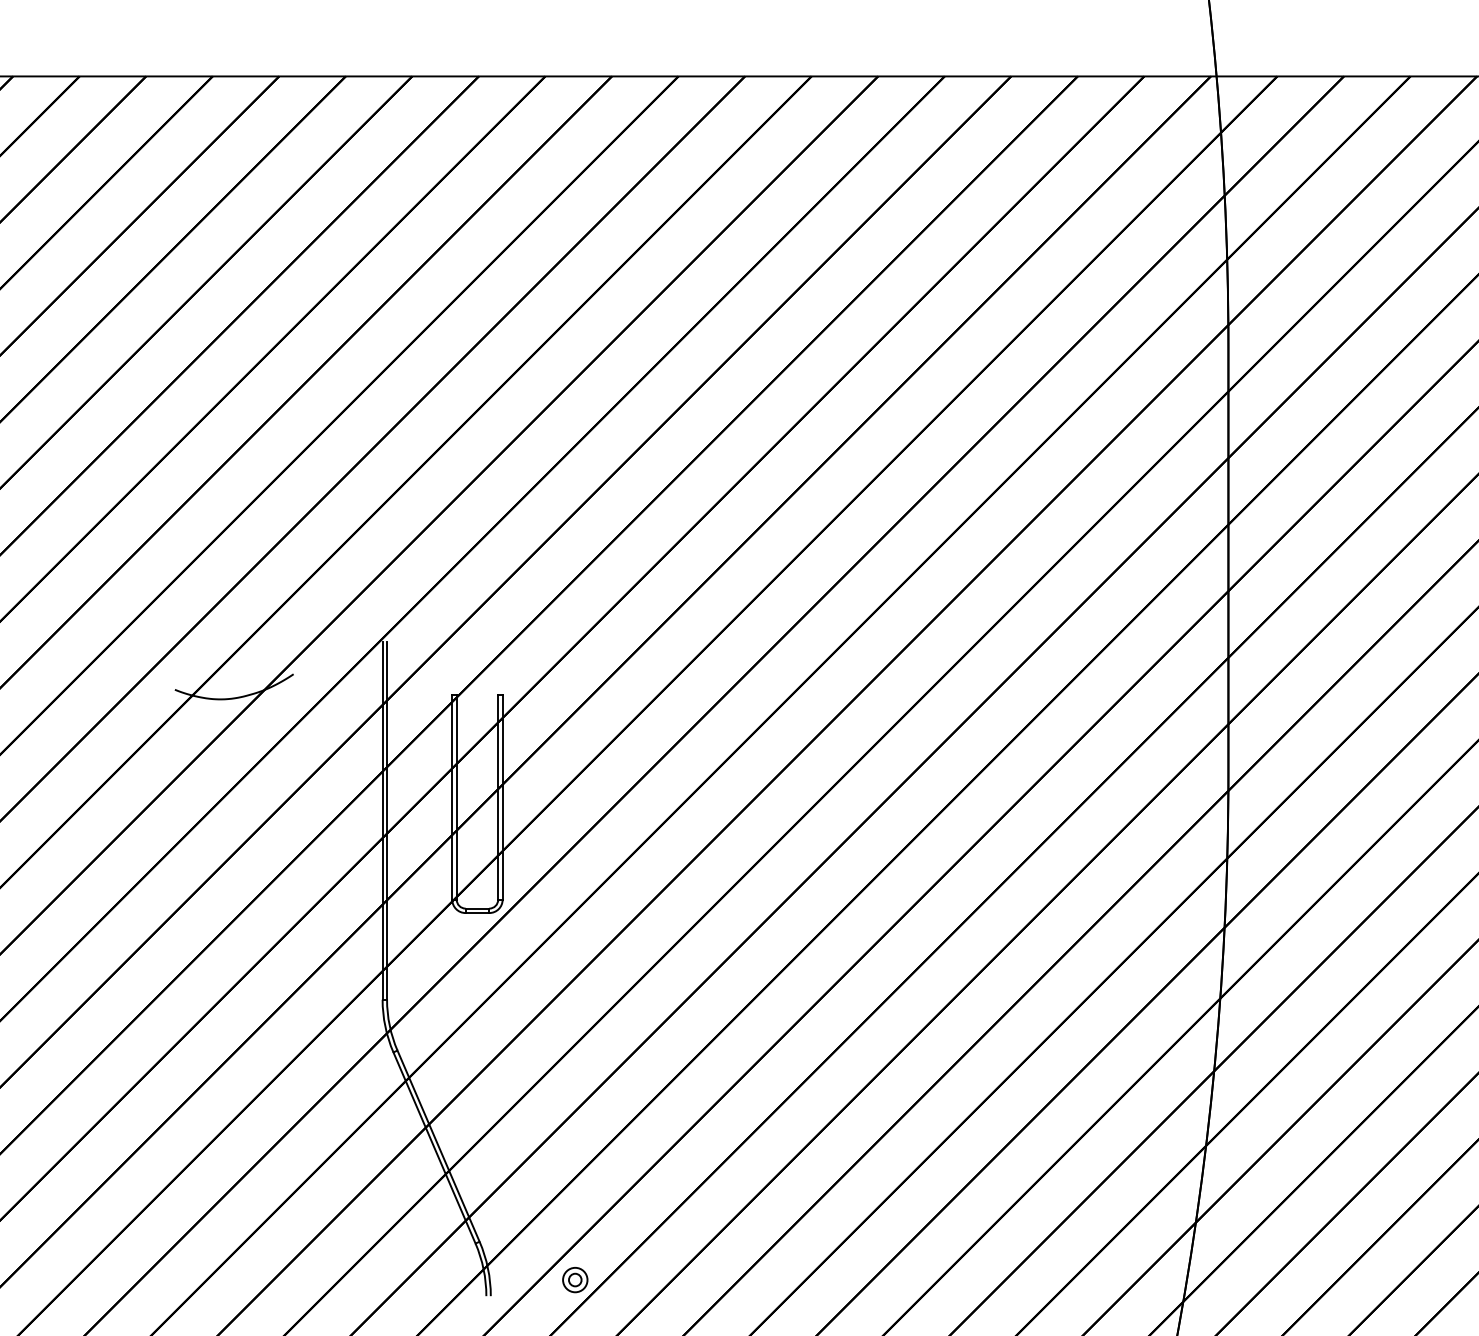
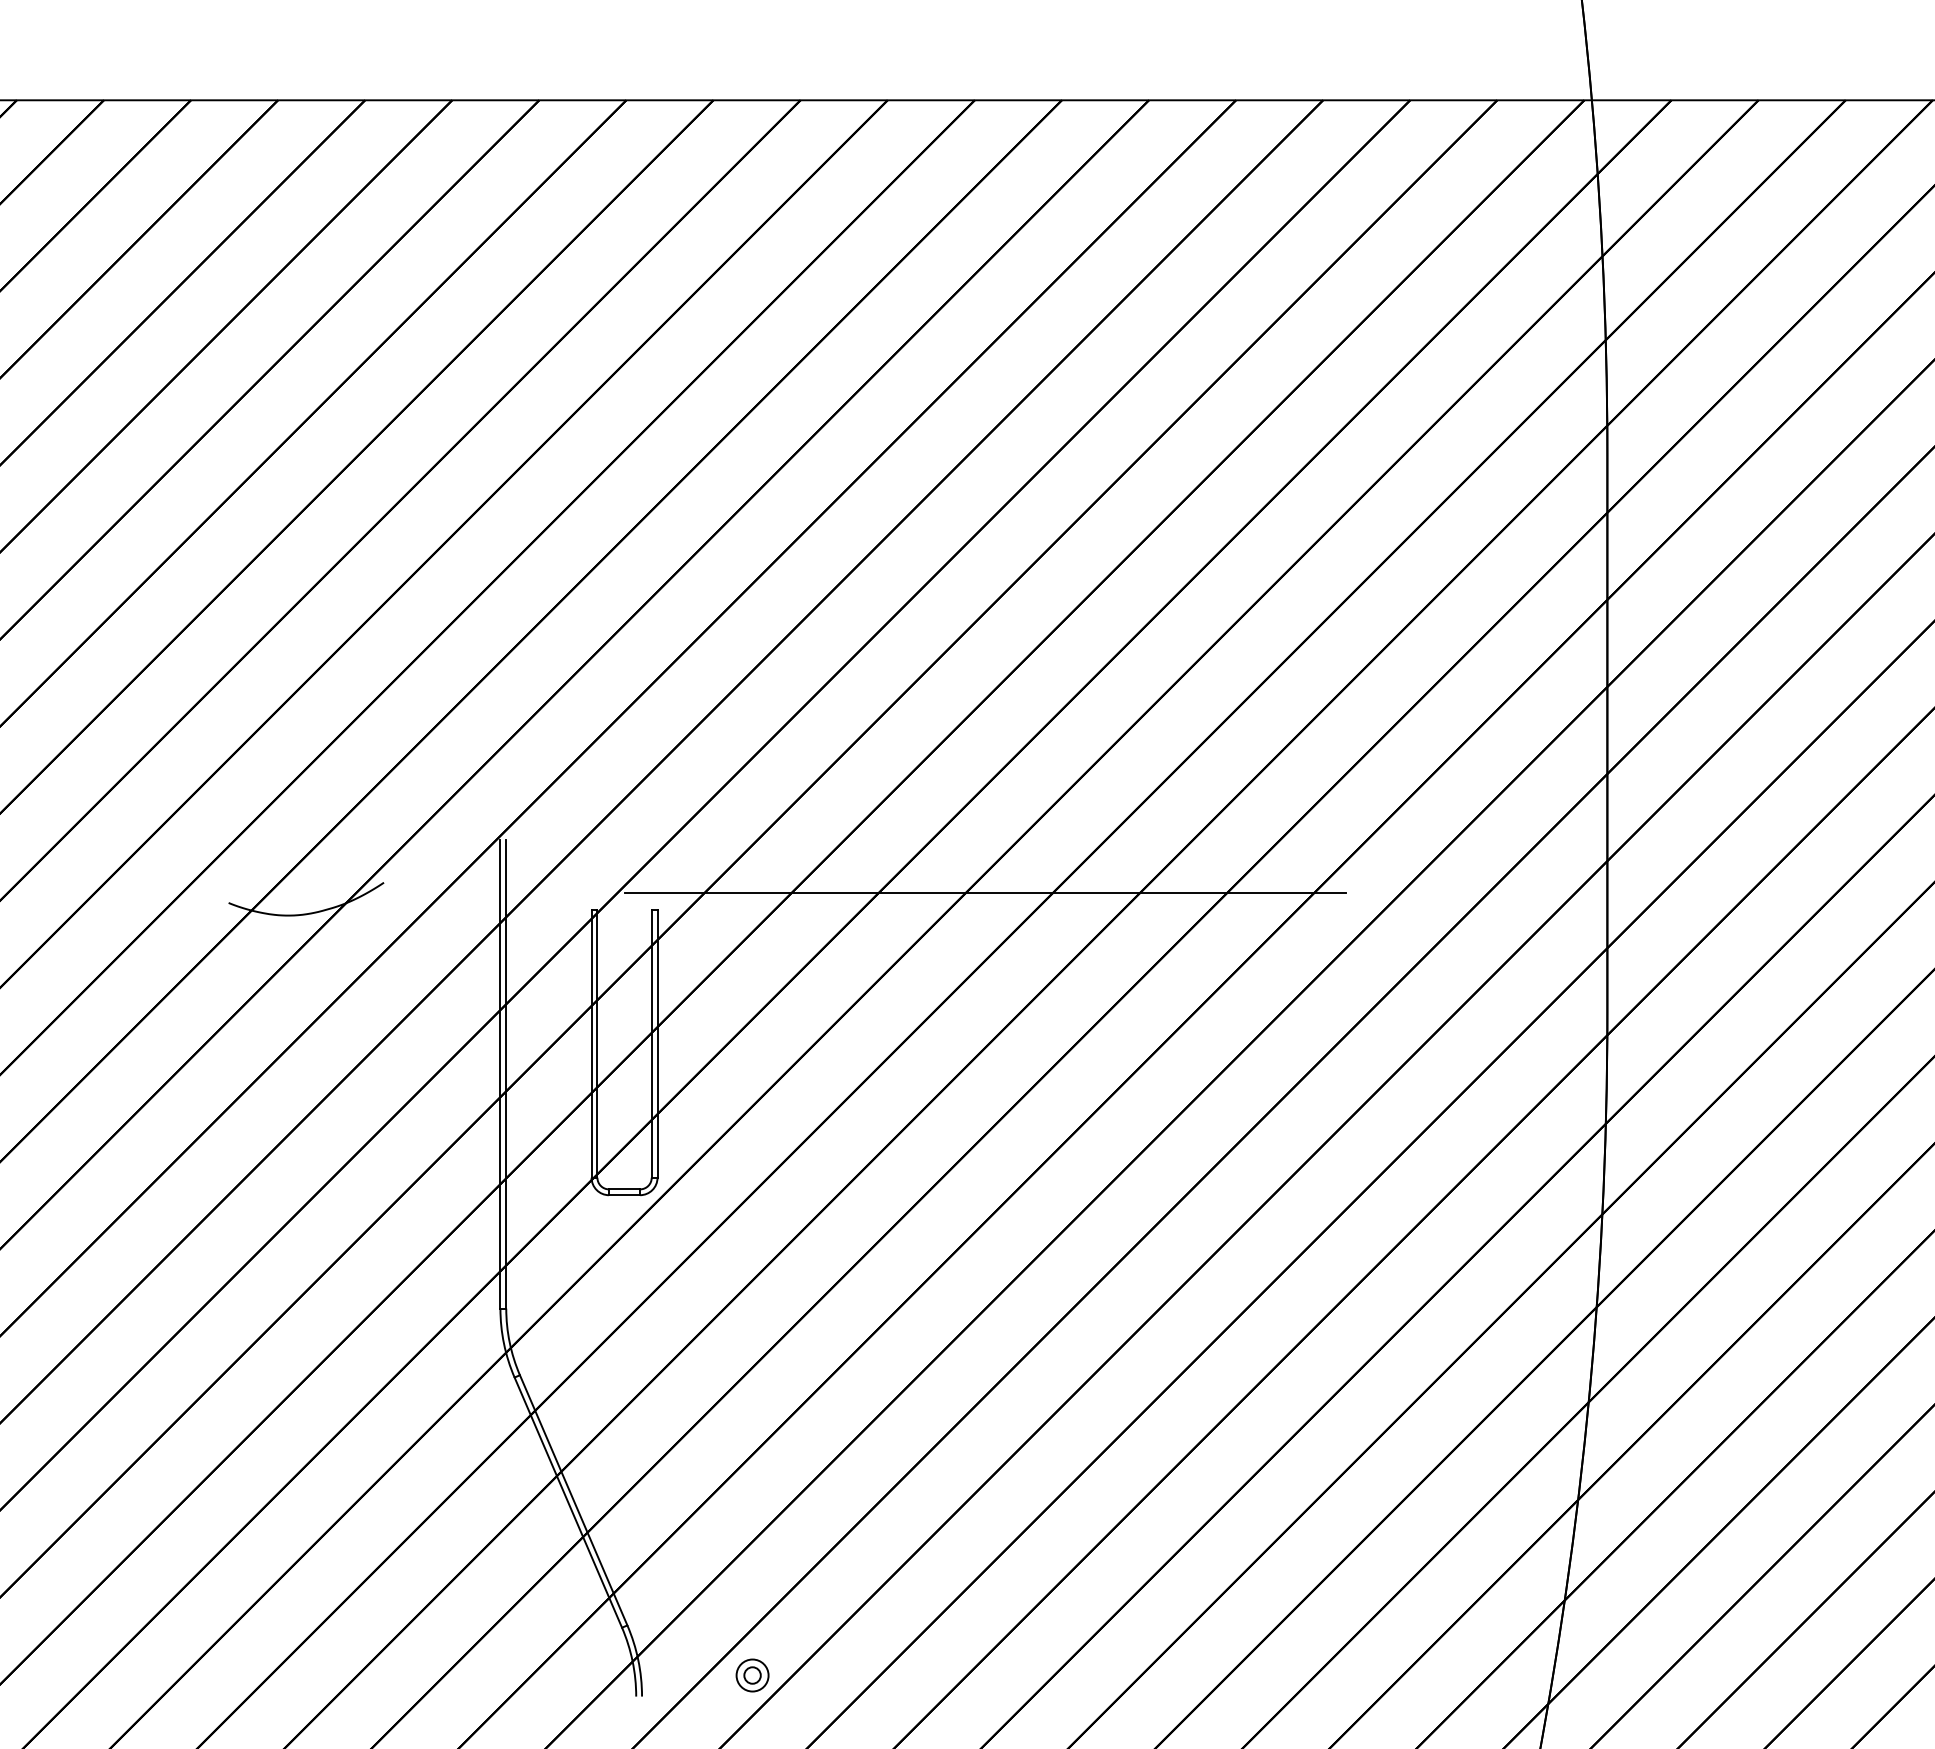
line: (753, 681) -> (985, 892), added

